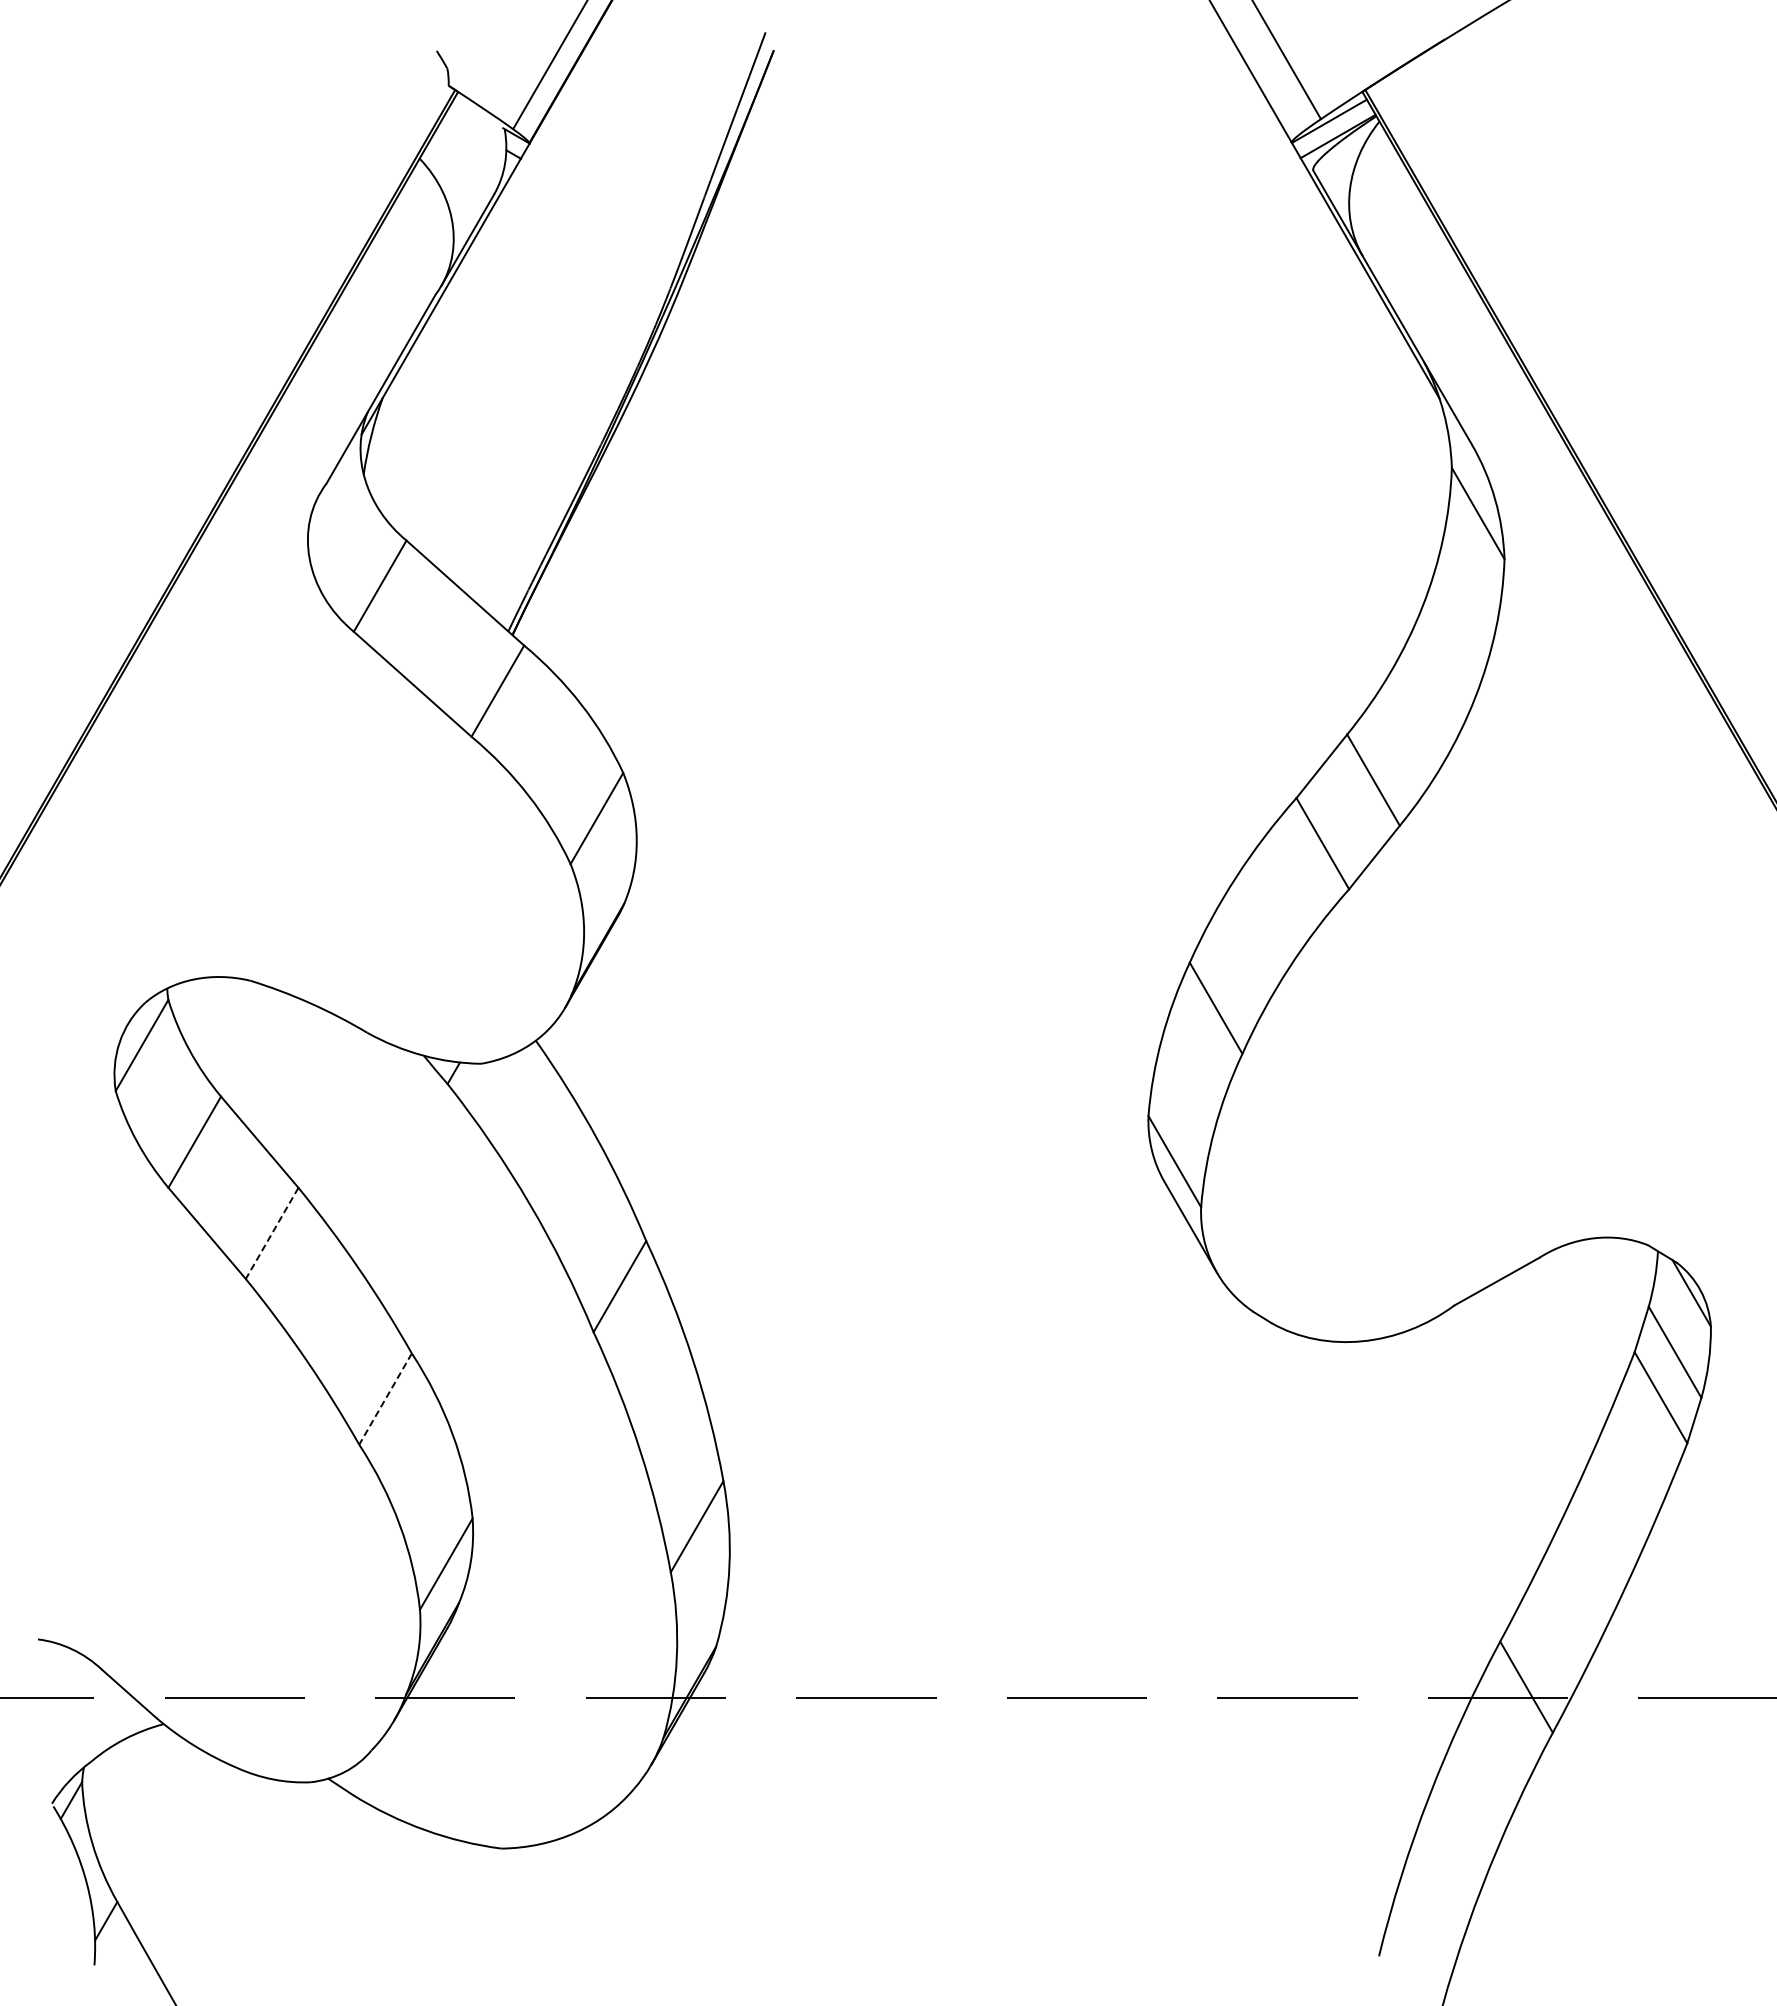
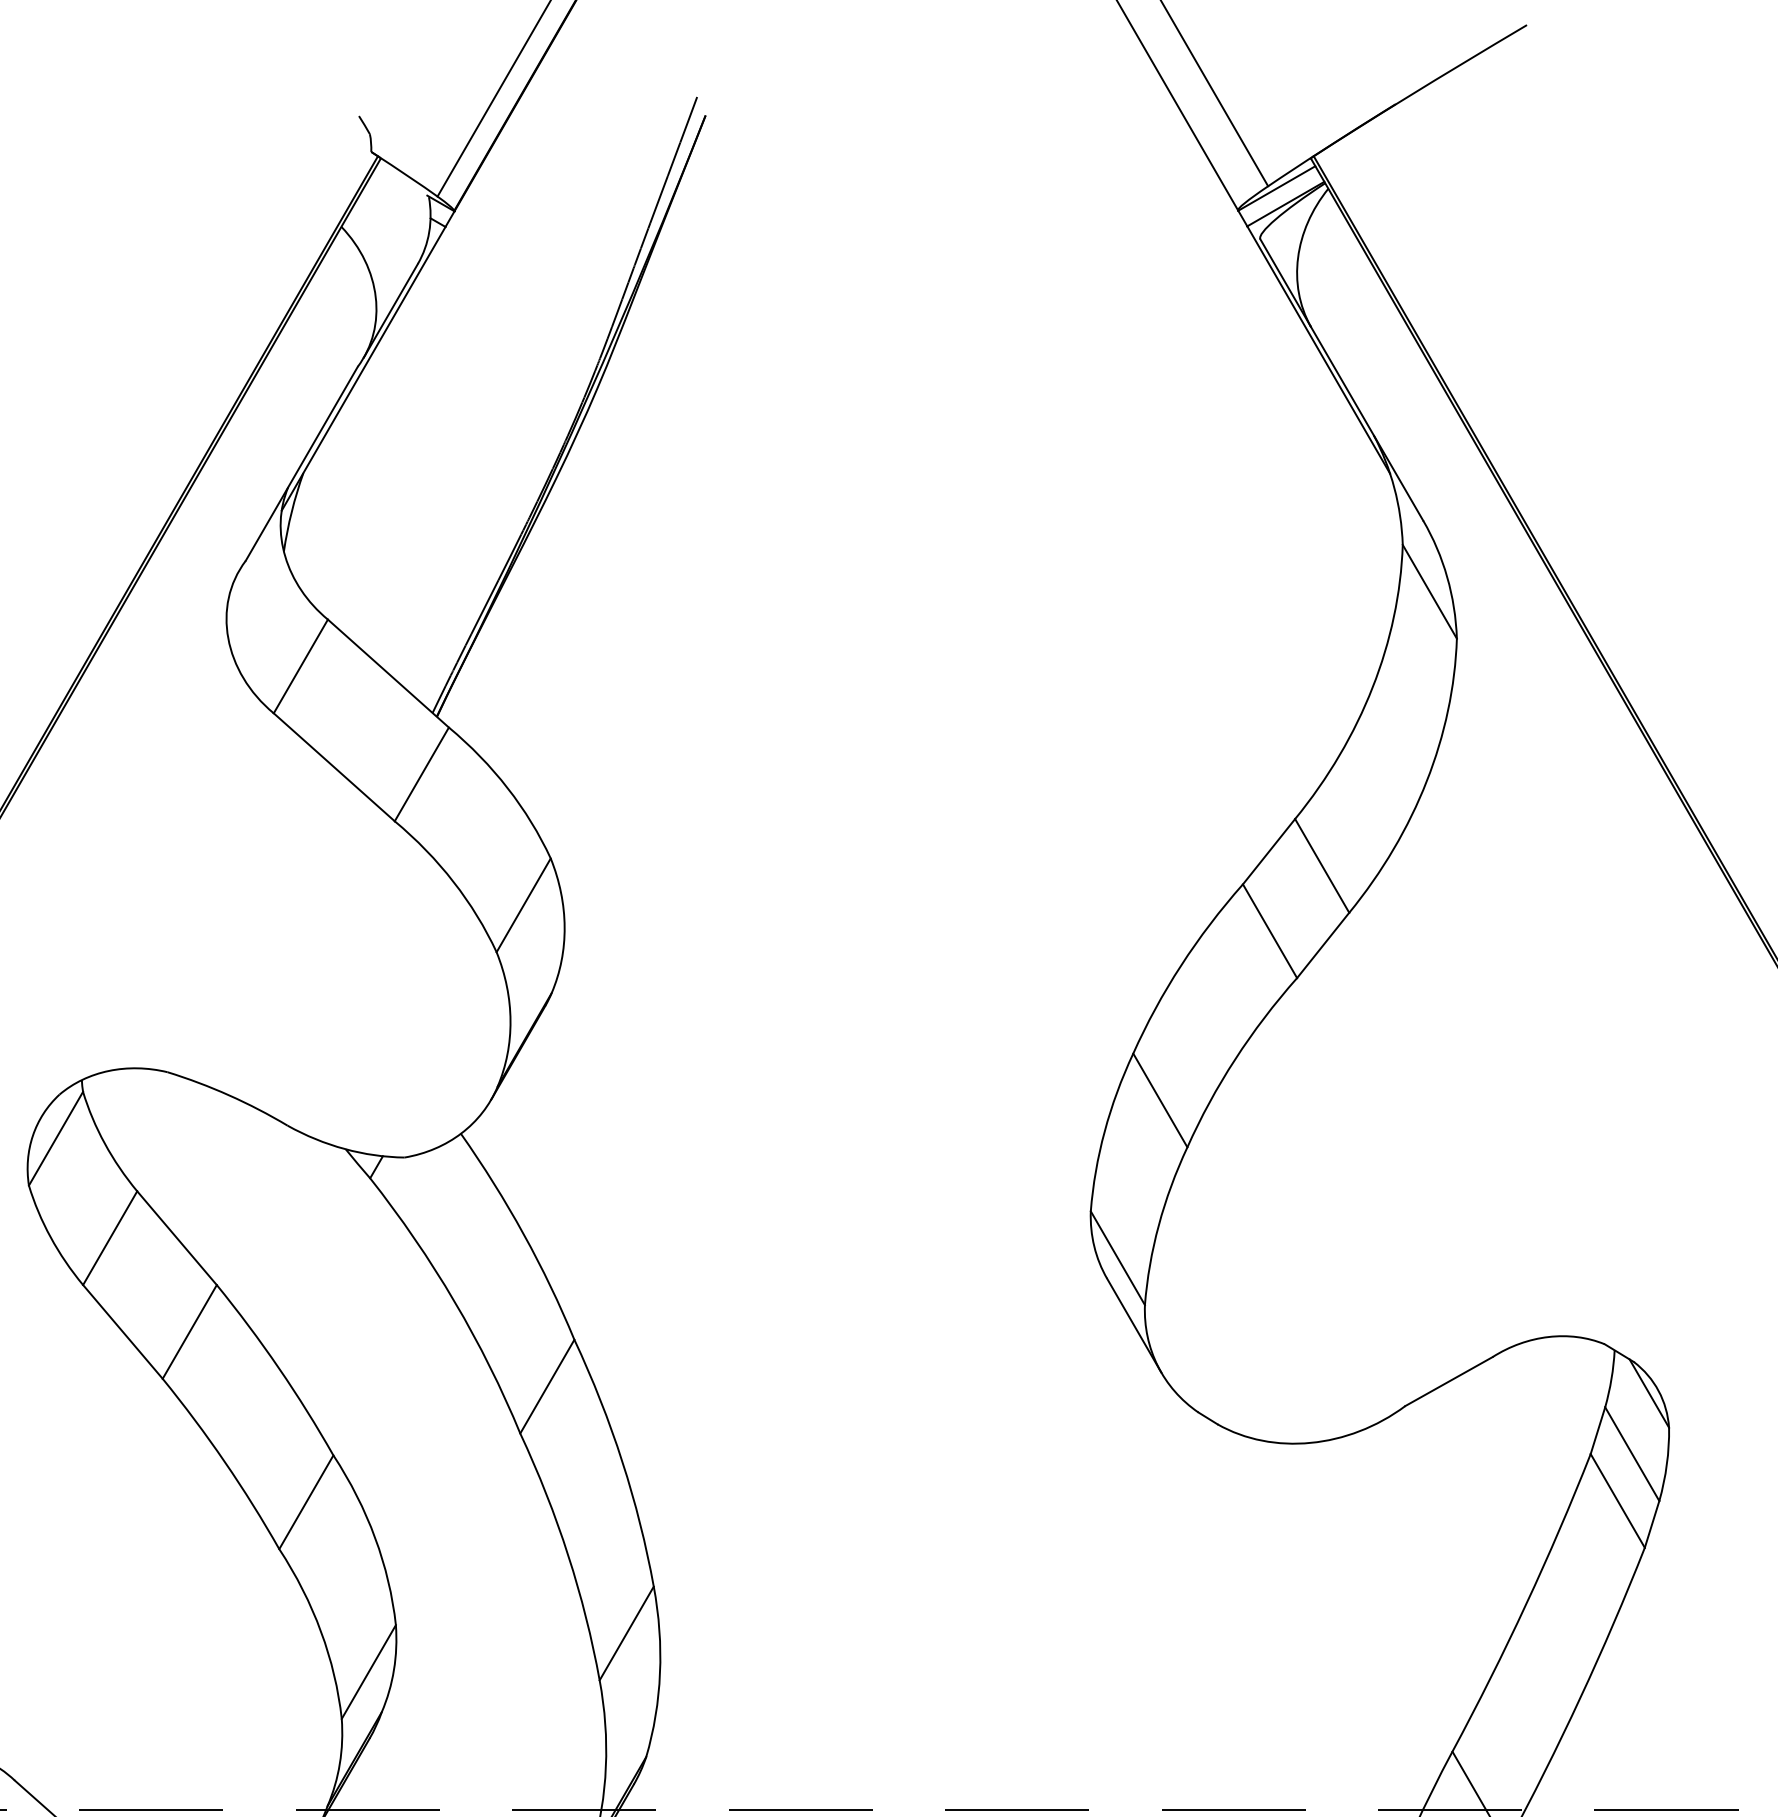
line: (272, 1233) -> (190, 1332), dashed -> solid
line: (385, 1399) -> (306, 1502), dashed -> solid

